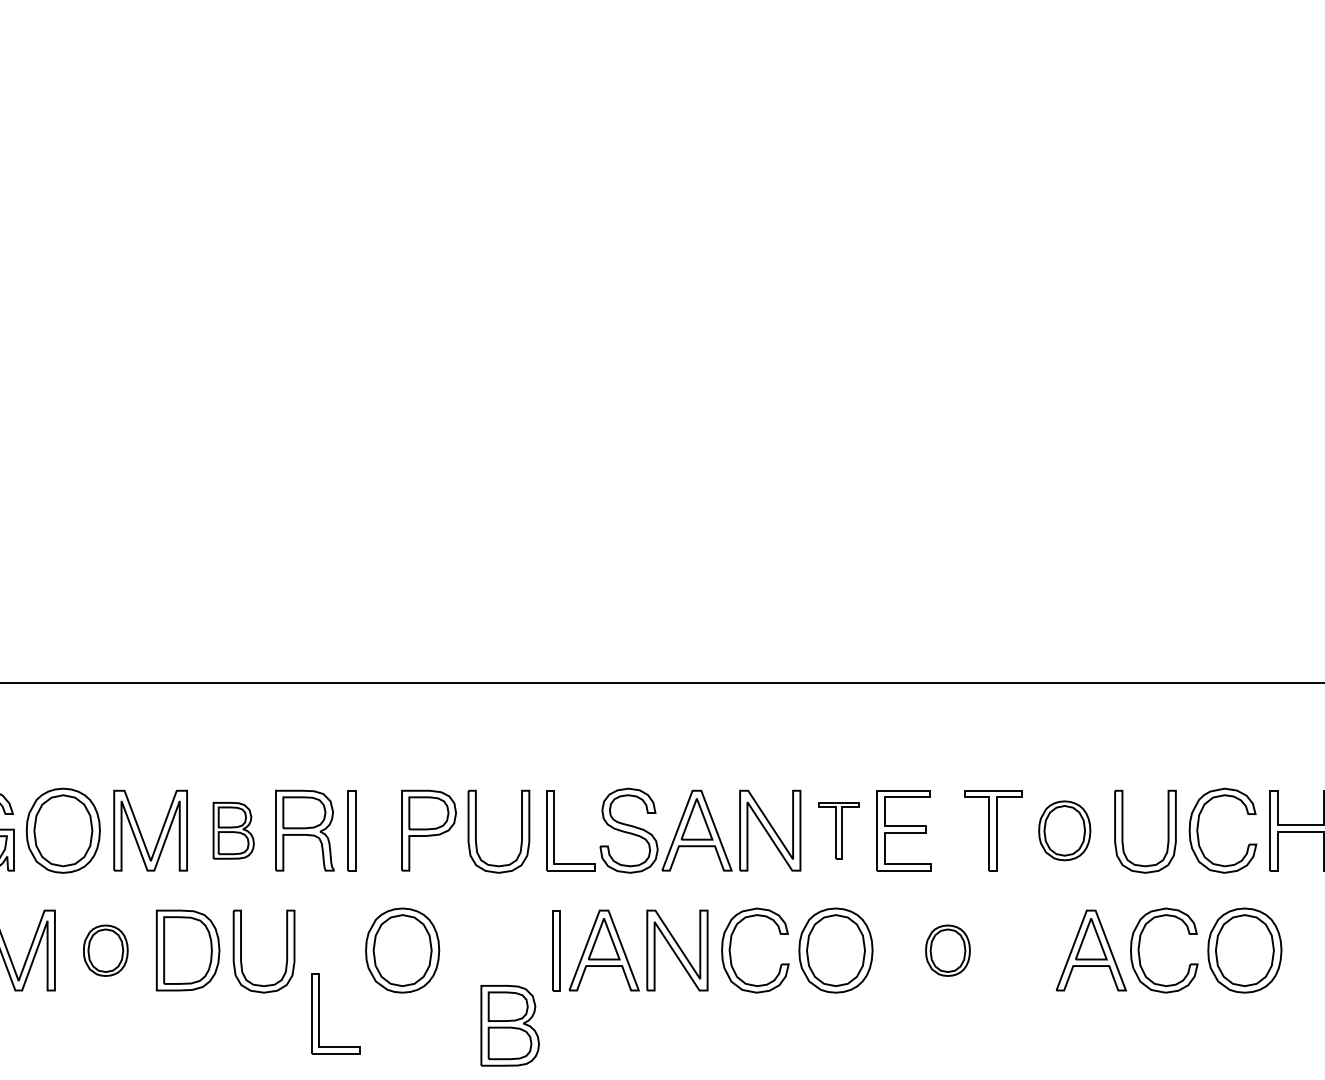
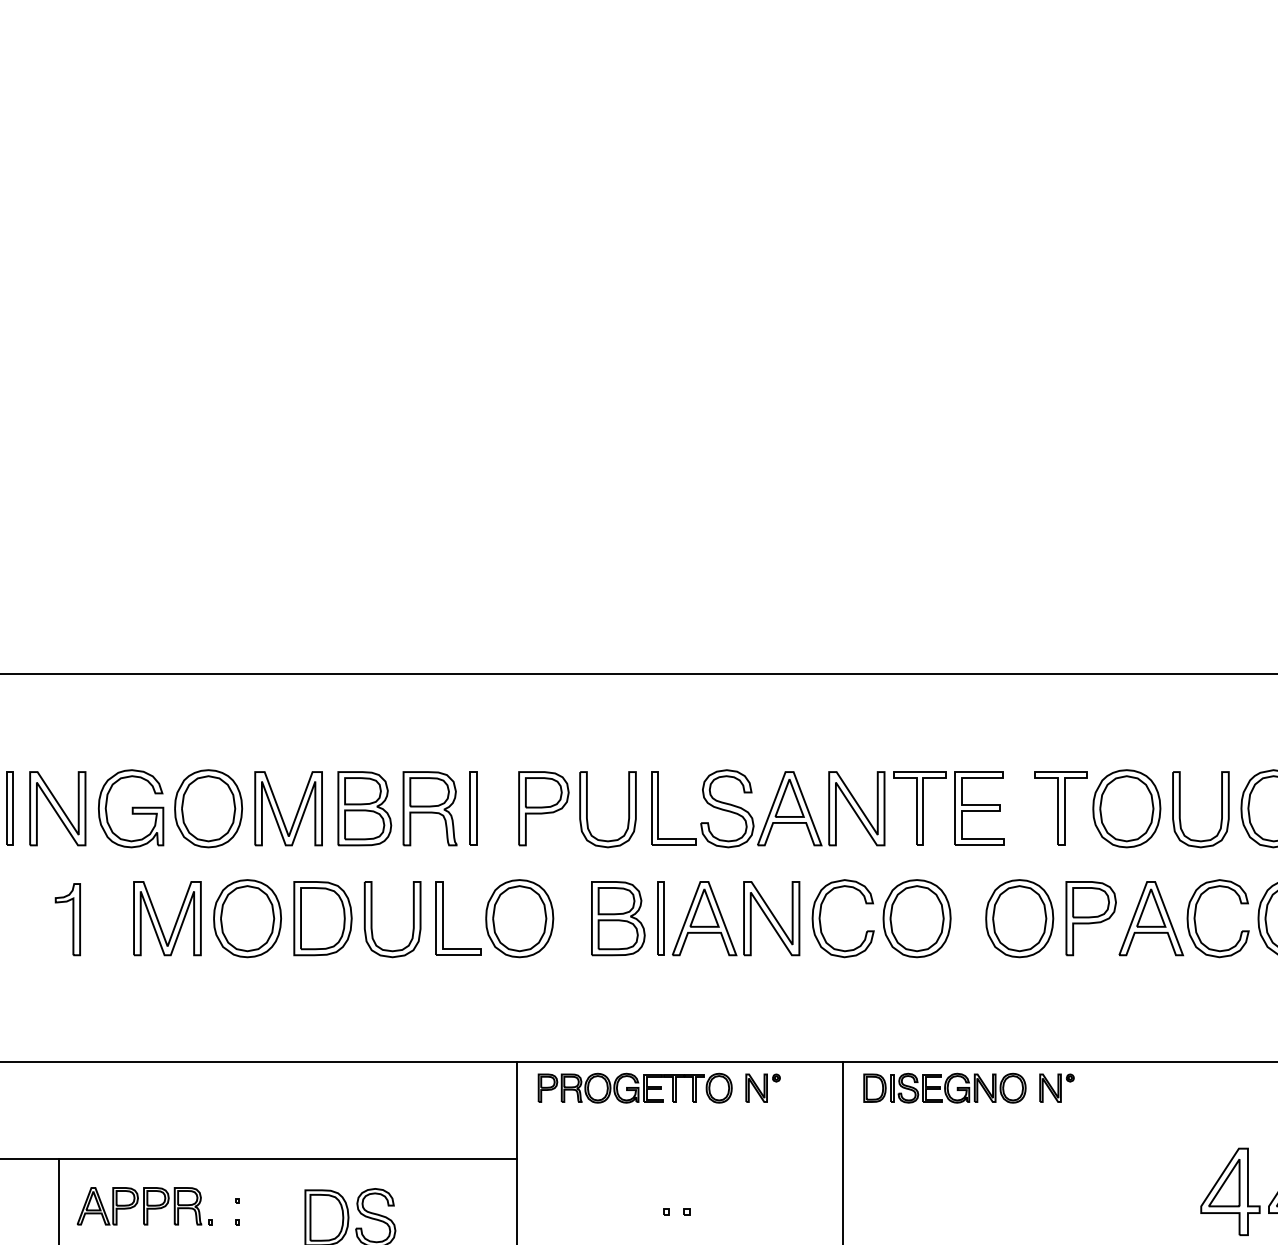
part: (233, 830) -> (364, 808), size x1.43
part: (838, 830) -> (919, 808), size x1.43
part: (1064, 830) -> (1126, 808), size x1.43
part: (105, 950) -> (247, 918), size x1.67
part: (947, 950) -> (1019, 918), size x1.67
part: (1025, 950) -> (1090, 918), added
part: (319, 1013) -> (443, 918), moved
part: (510, 1025) -> (618, 918), moved

